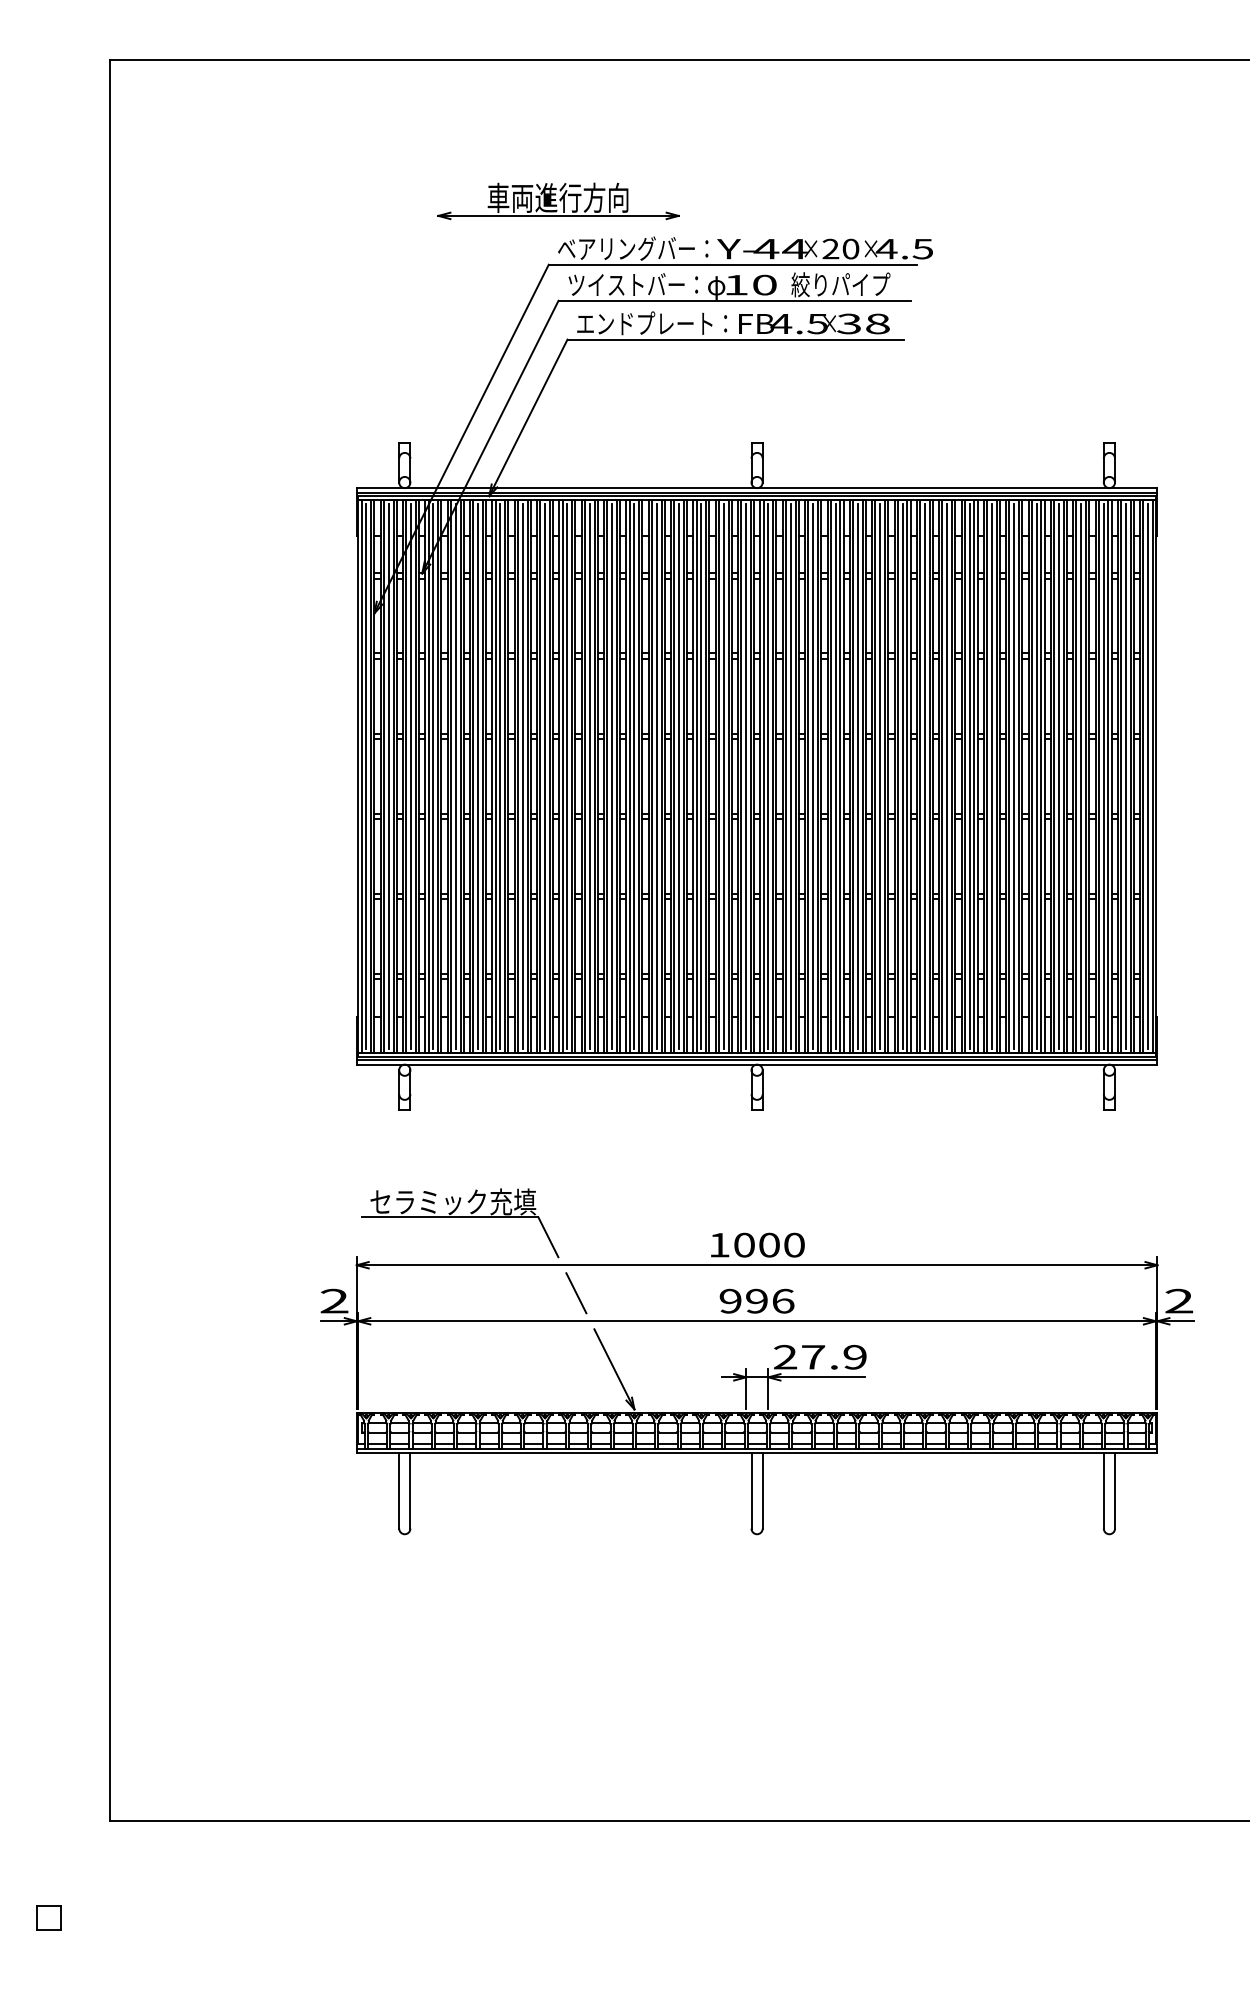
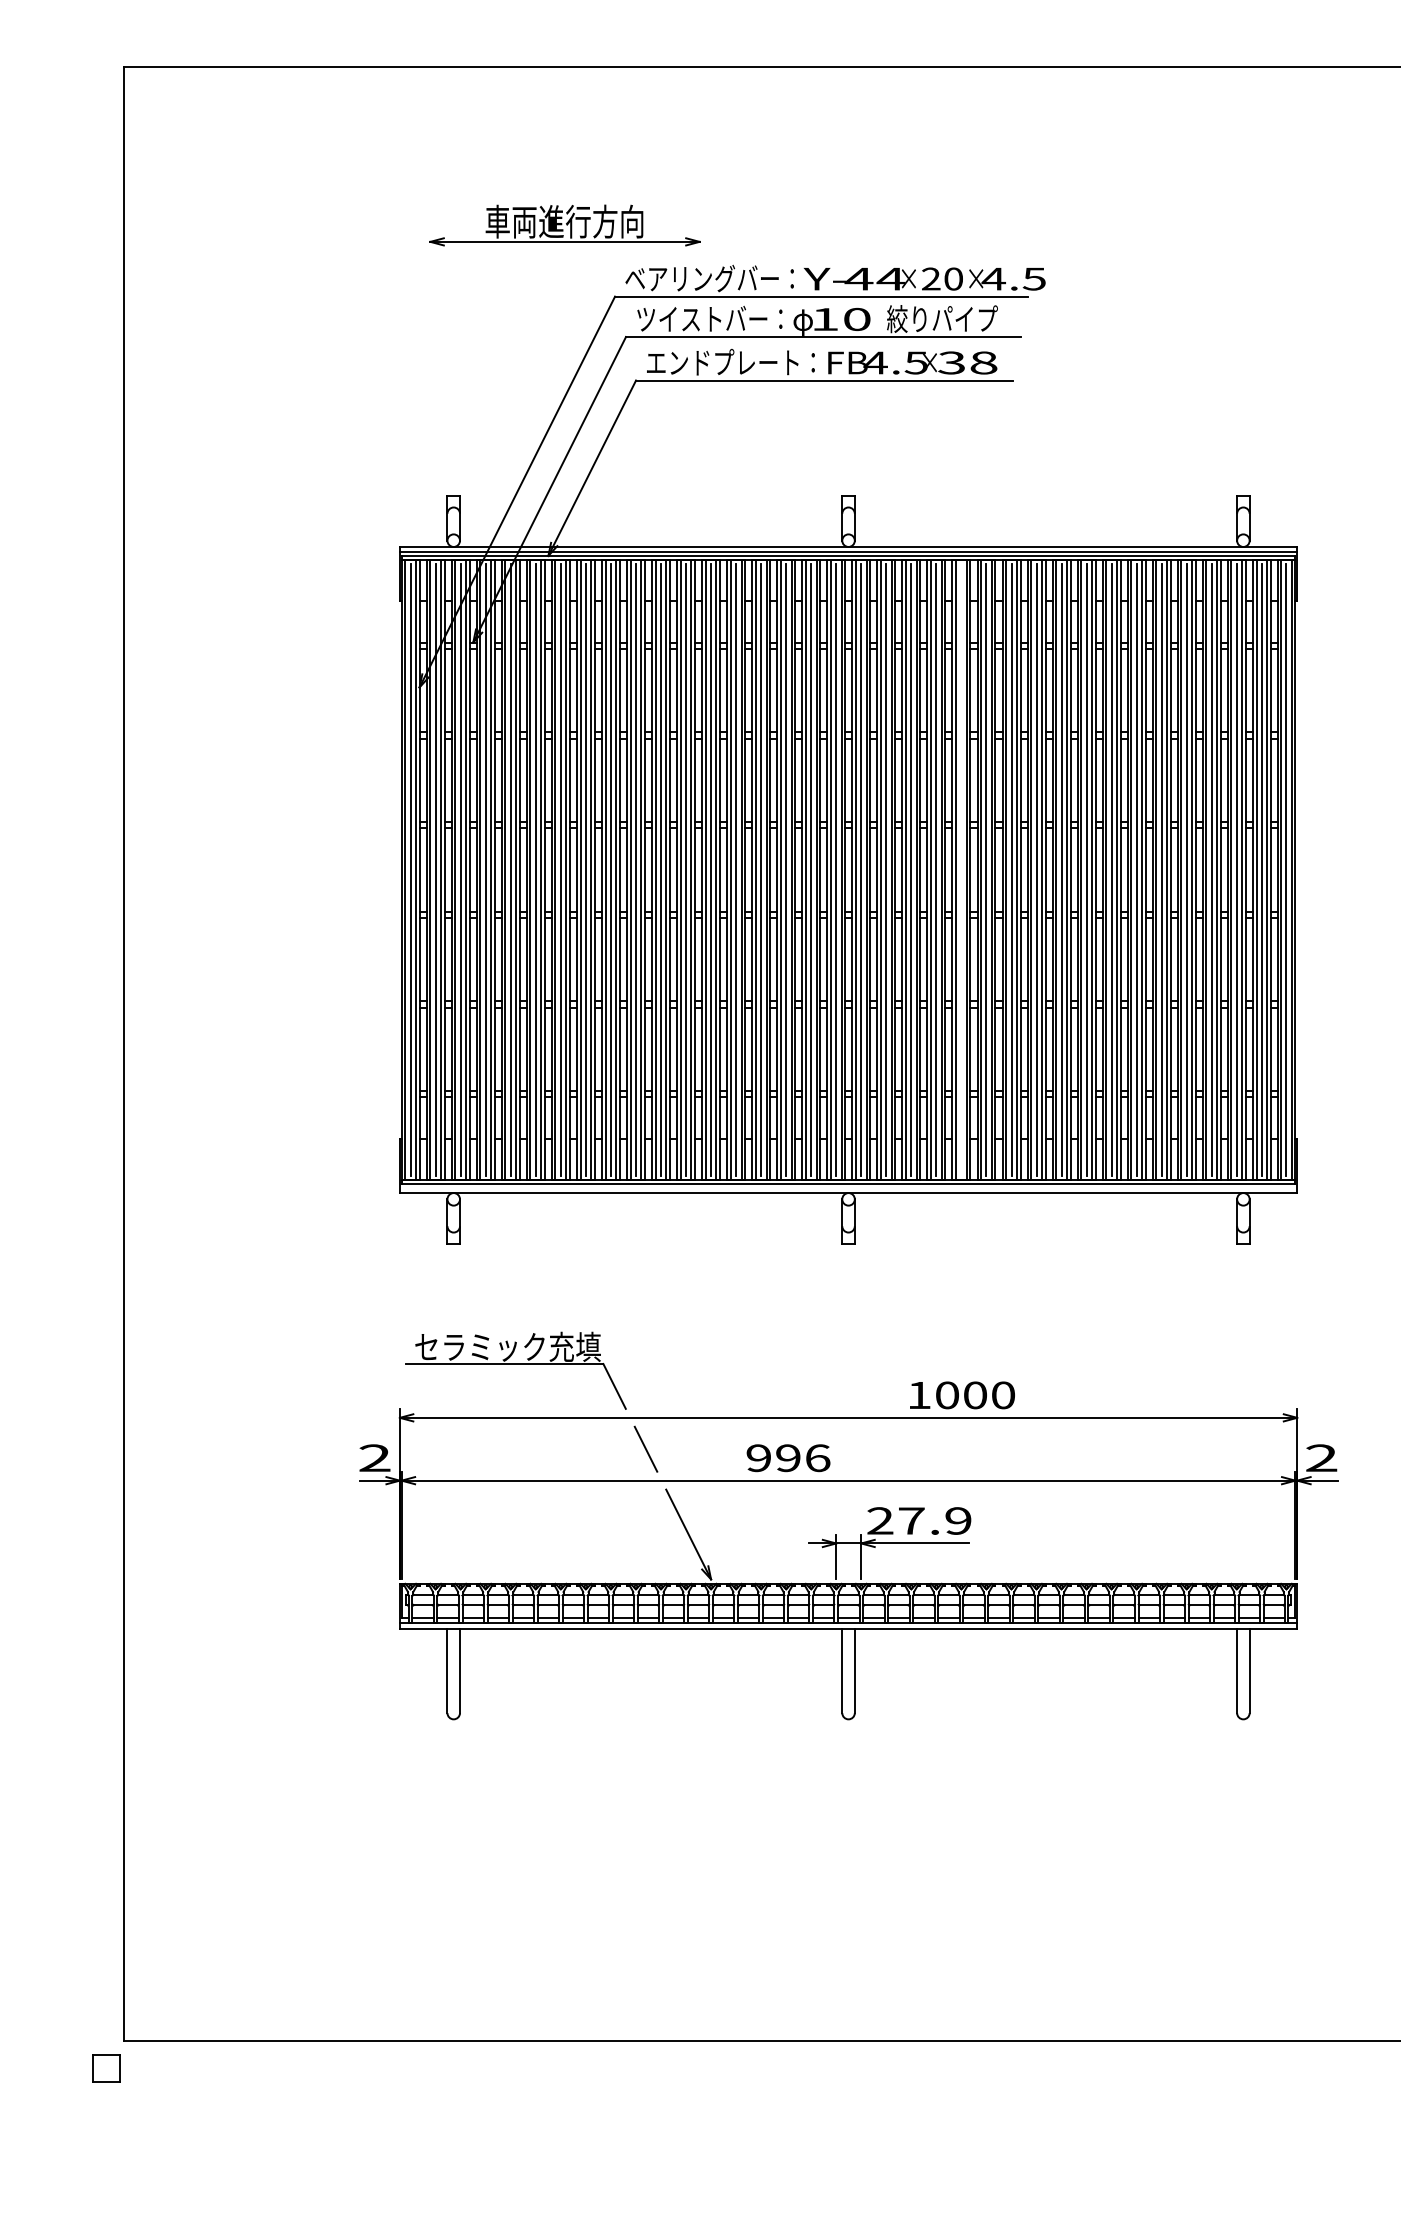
part: (558, 201) -> (564, 225), moved
line: (857, 775) -> (961, 869), removed
line: (757, 1059) -> (848, 1187), removed
text: (757, 1245) -> (962, 1395), moved
text: (757, 1301) -> (788, 1458), moved
part: (49, 1918) -> (106, 2068), moved

